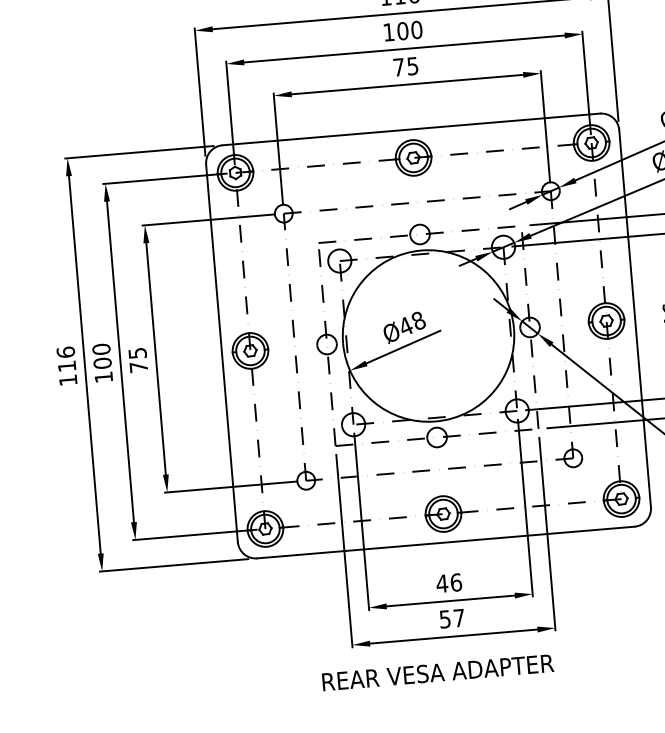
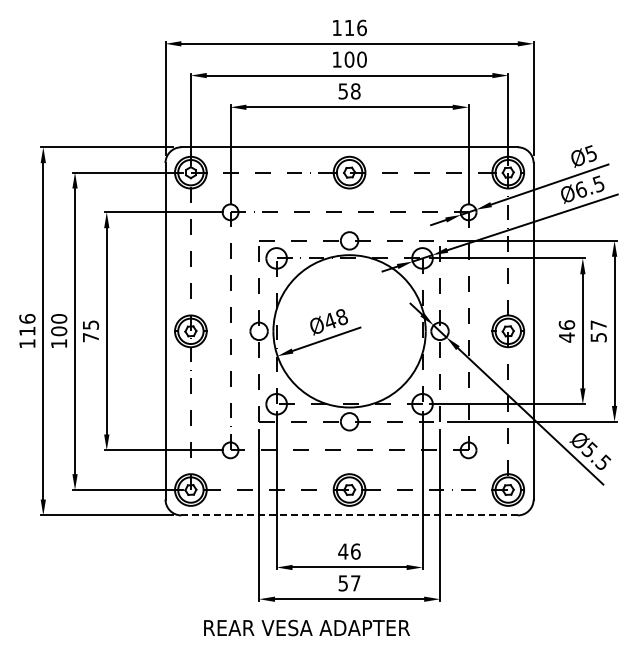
text: (405, 66) -> (349, 91), 75 -> 58
line: (446, 542) -> (350, 515), solid -> dashed
text: (437, 672) -> (306, 627), moved

